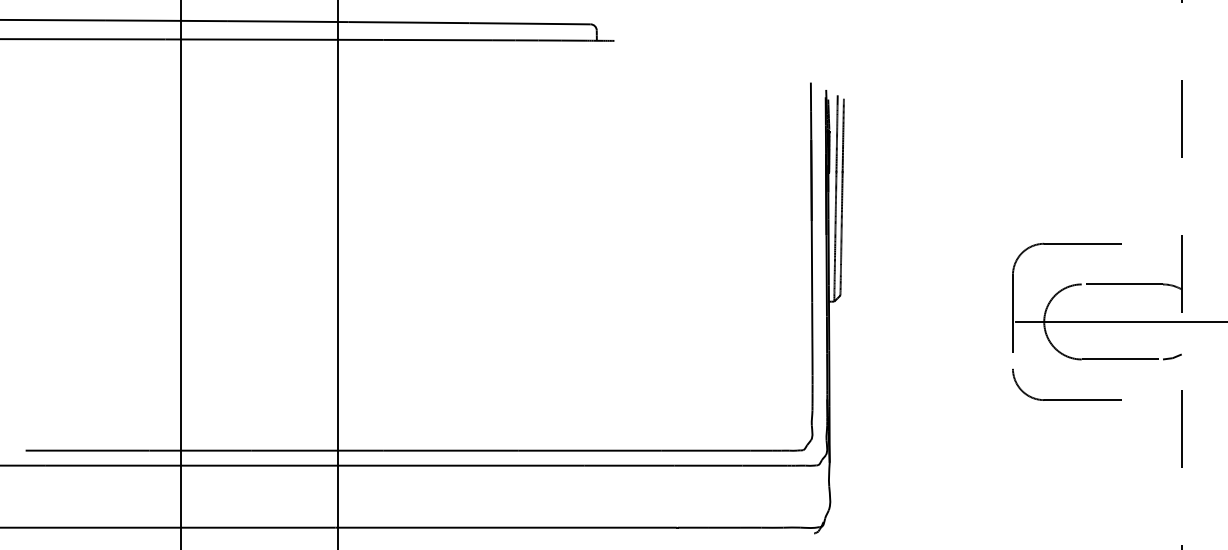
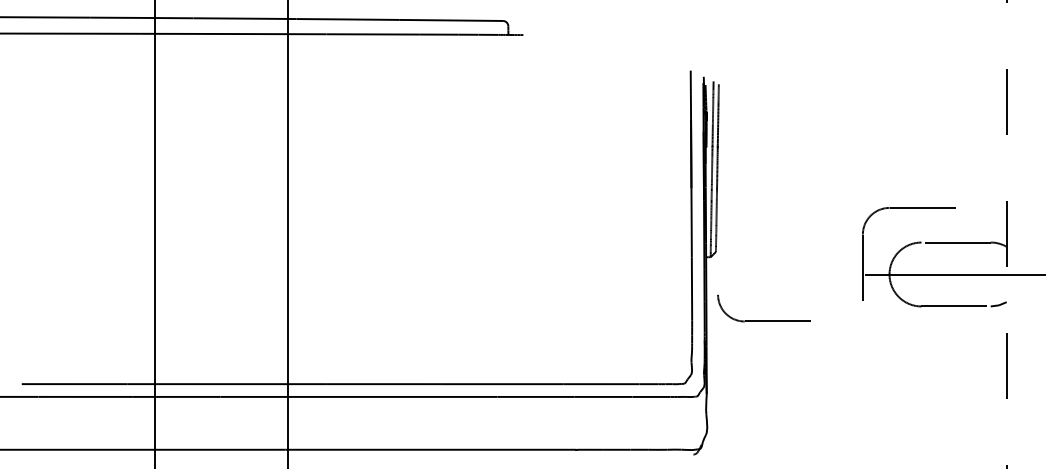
part: (1066, 399) -> (763, 320), moved

